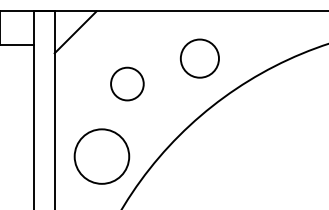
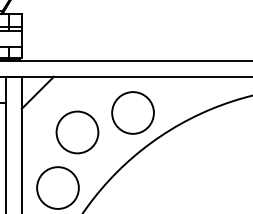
circle: (199, 57) -> (132, 112), size x1.43
circle: (127, 84) -> (77, 132), size x1.67

